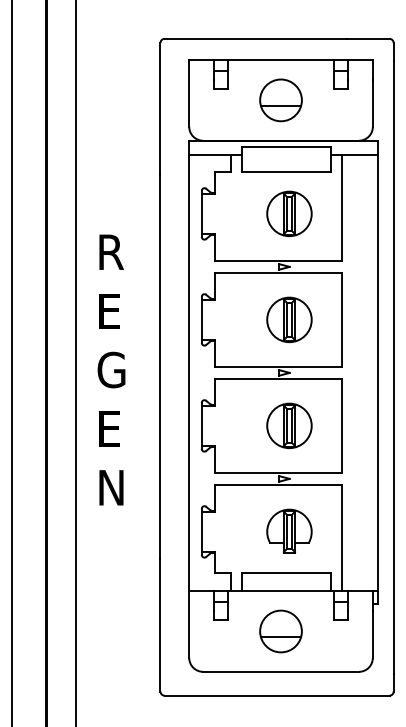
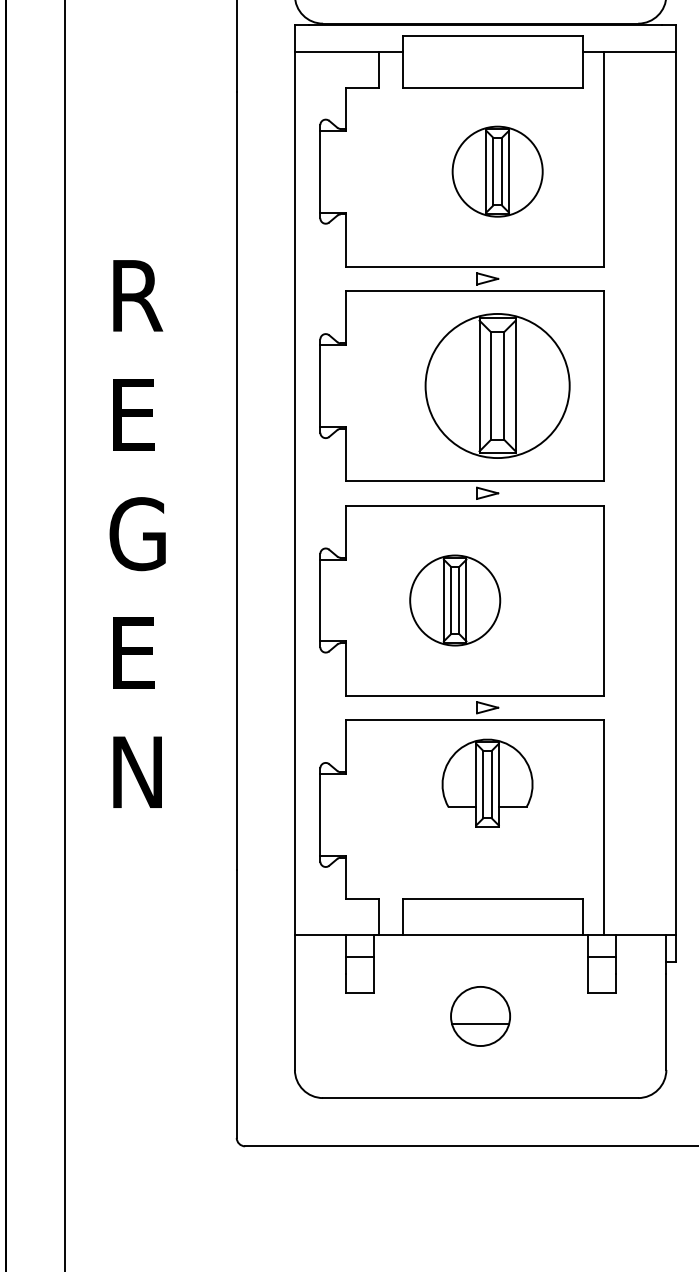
part: (289, 319) -> (497, 385), size x1.6
text: (111, 369) -> (137, 532), moved
part: (289, 425) -> (455, 599), moved
part: (289, 530) -> (487, 781), moved
part: (280, 631) -> (479, 1016), size x0.7

